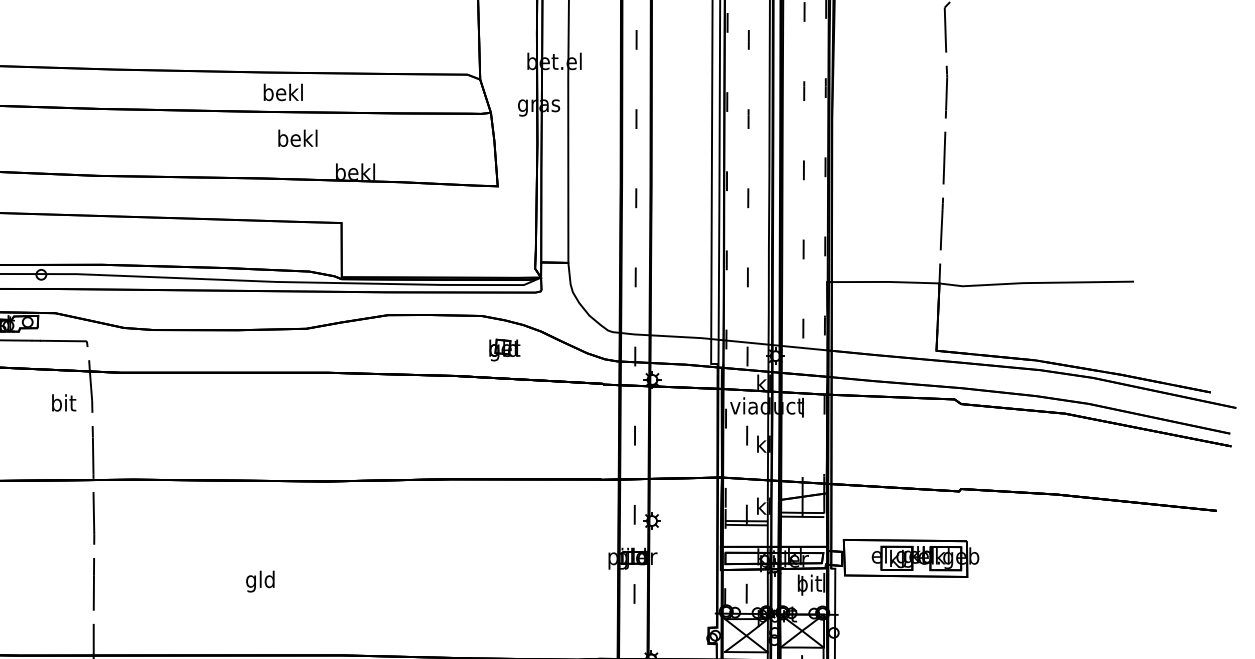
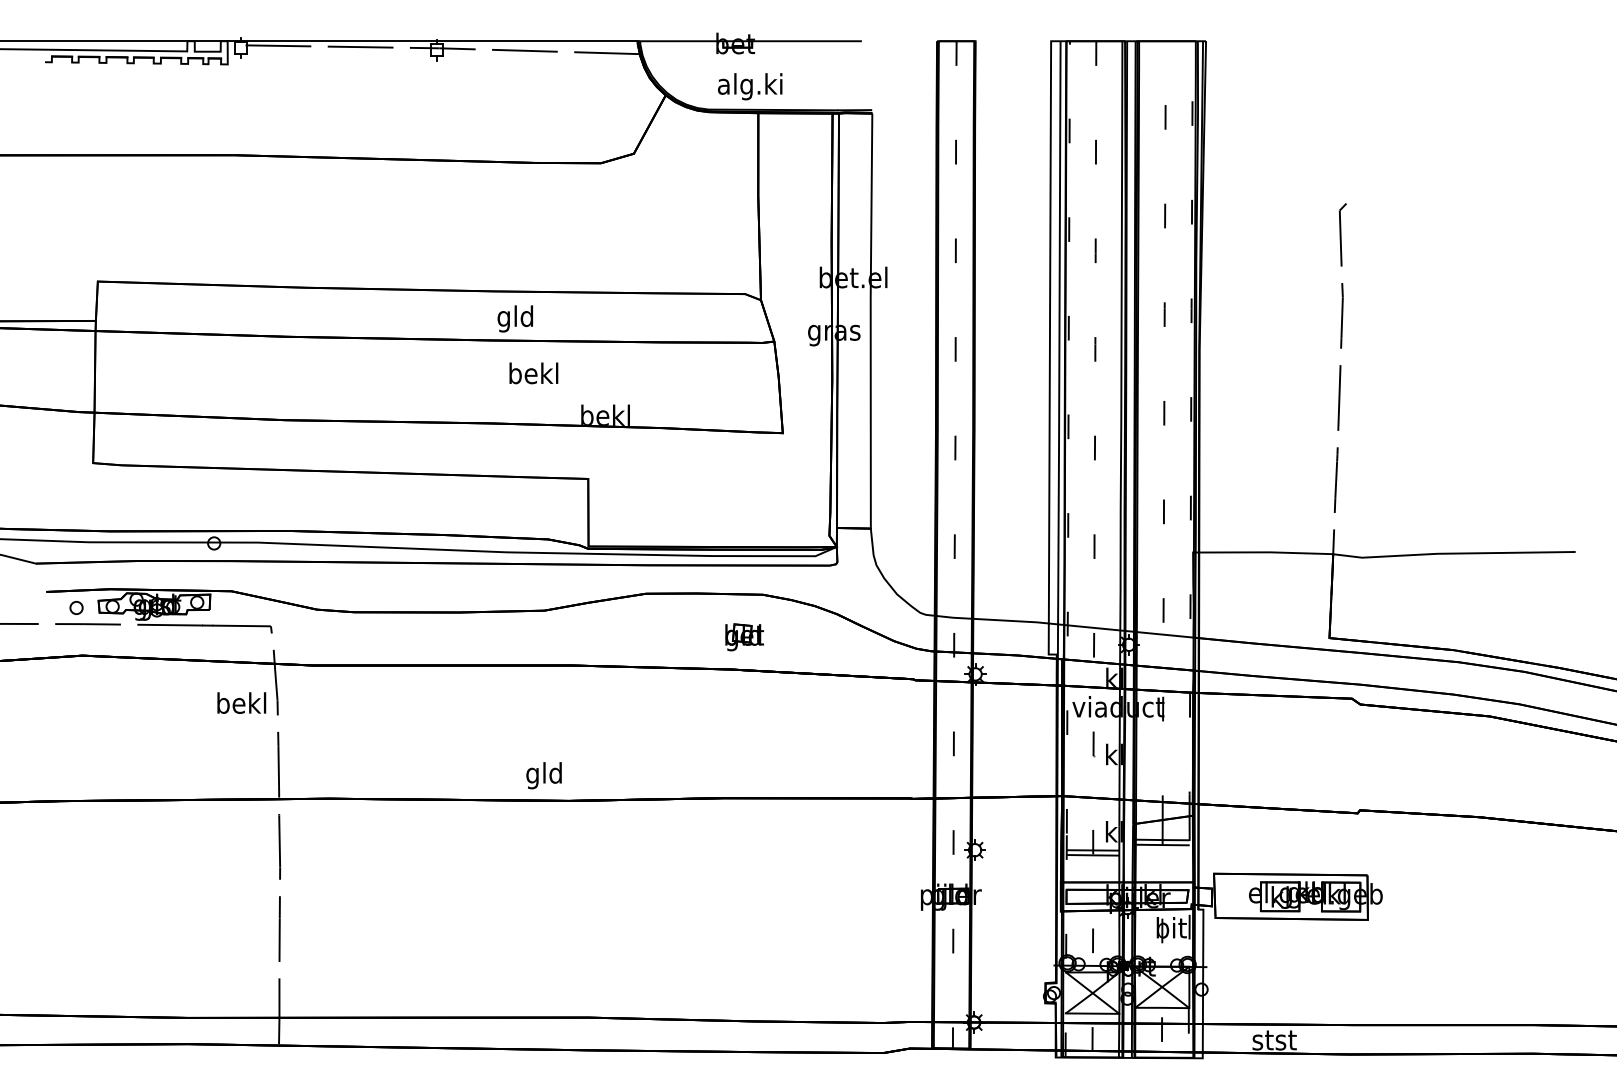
text: (283, 94) -> (515, 318), bekl -> gld
part: (504, 350) -> (744, 637), moved
text: (63, 402) -> (241, 702), bit -> bekl
text: (259, 581) -> (543, 775), moved

